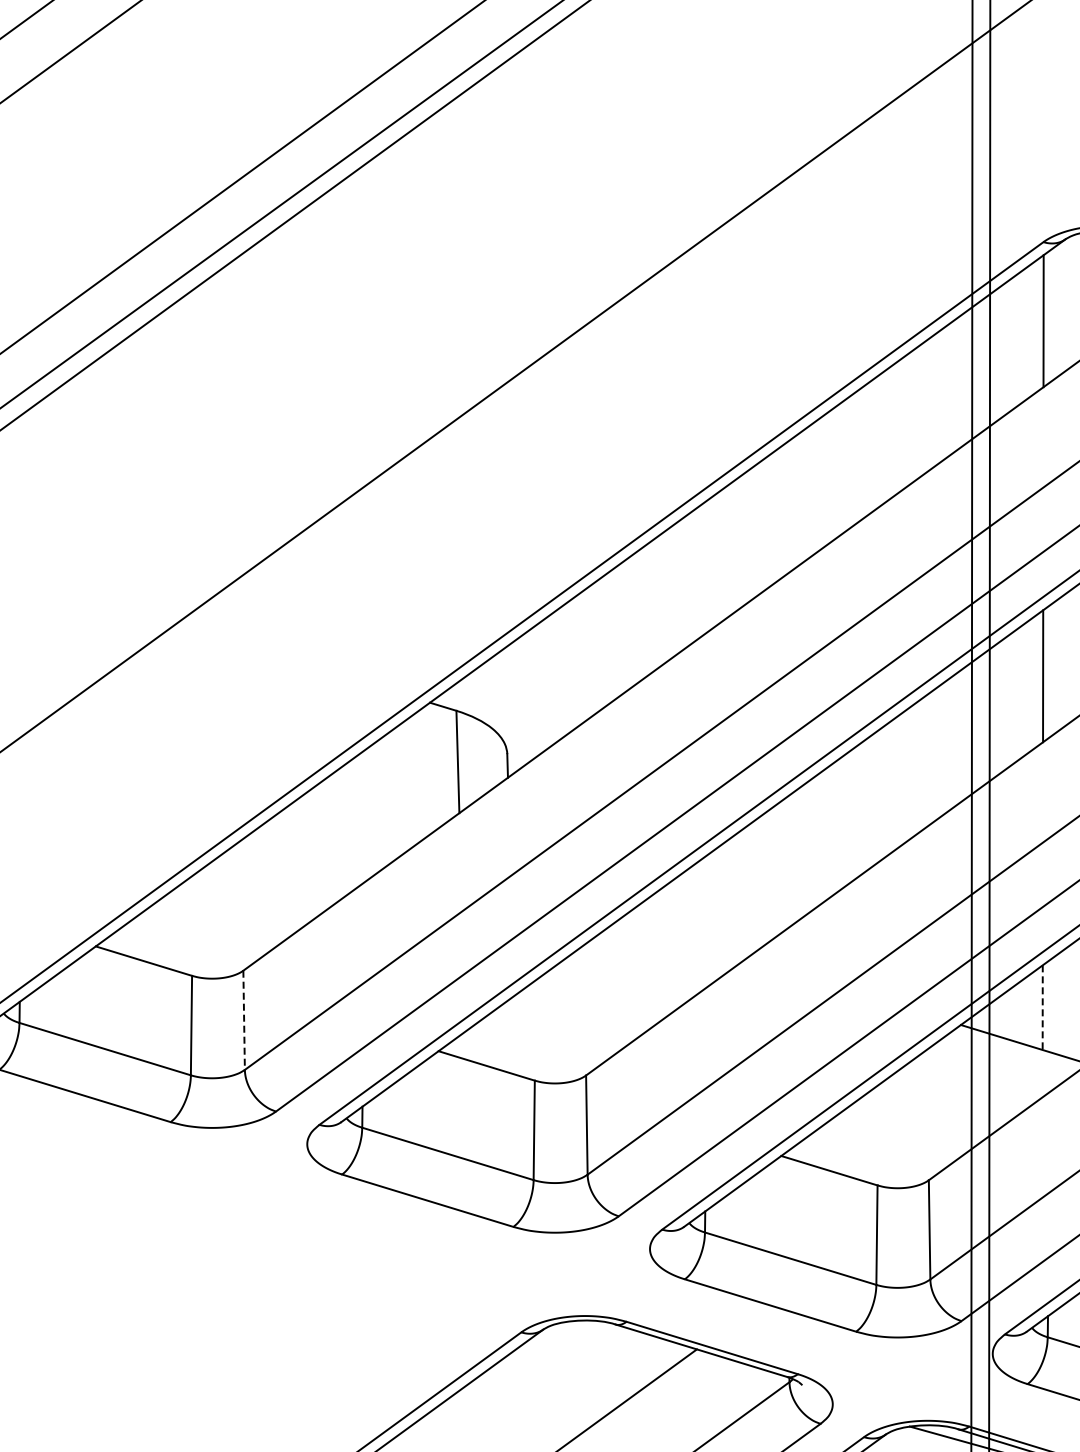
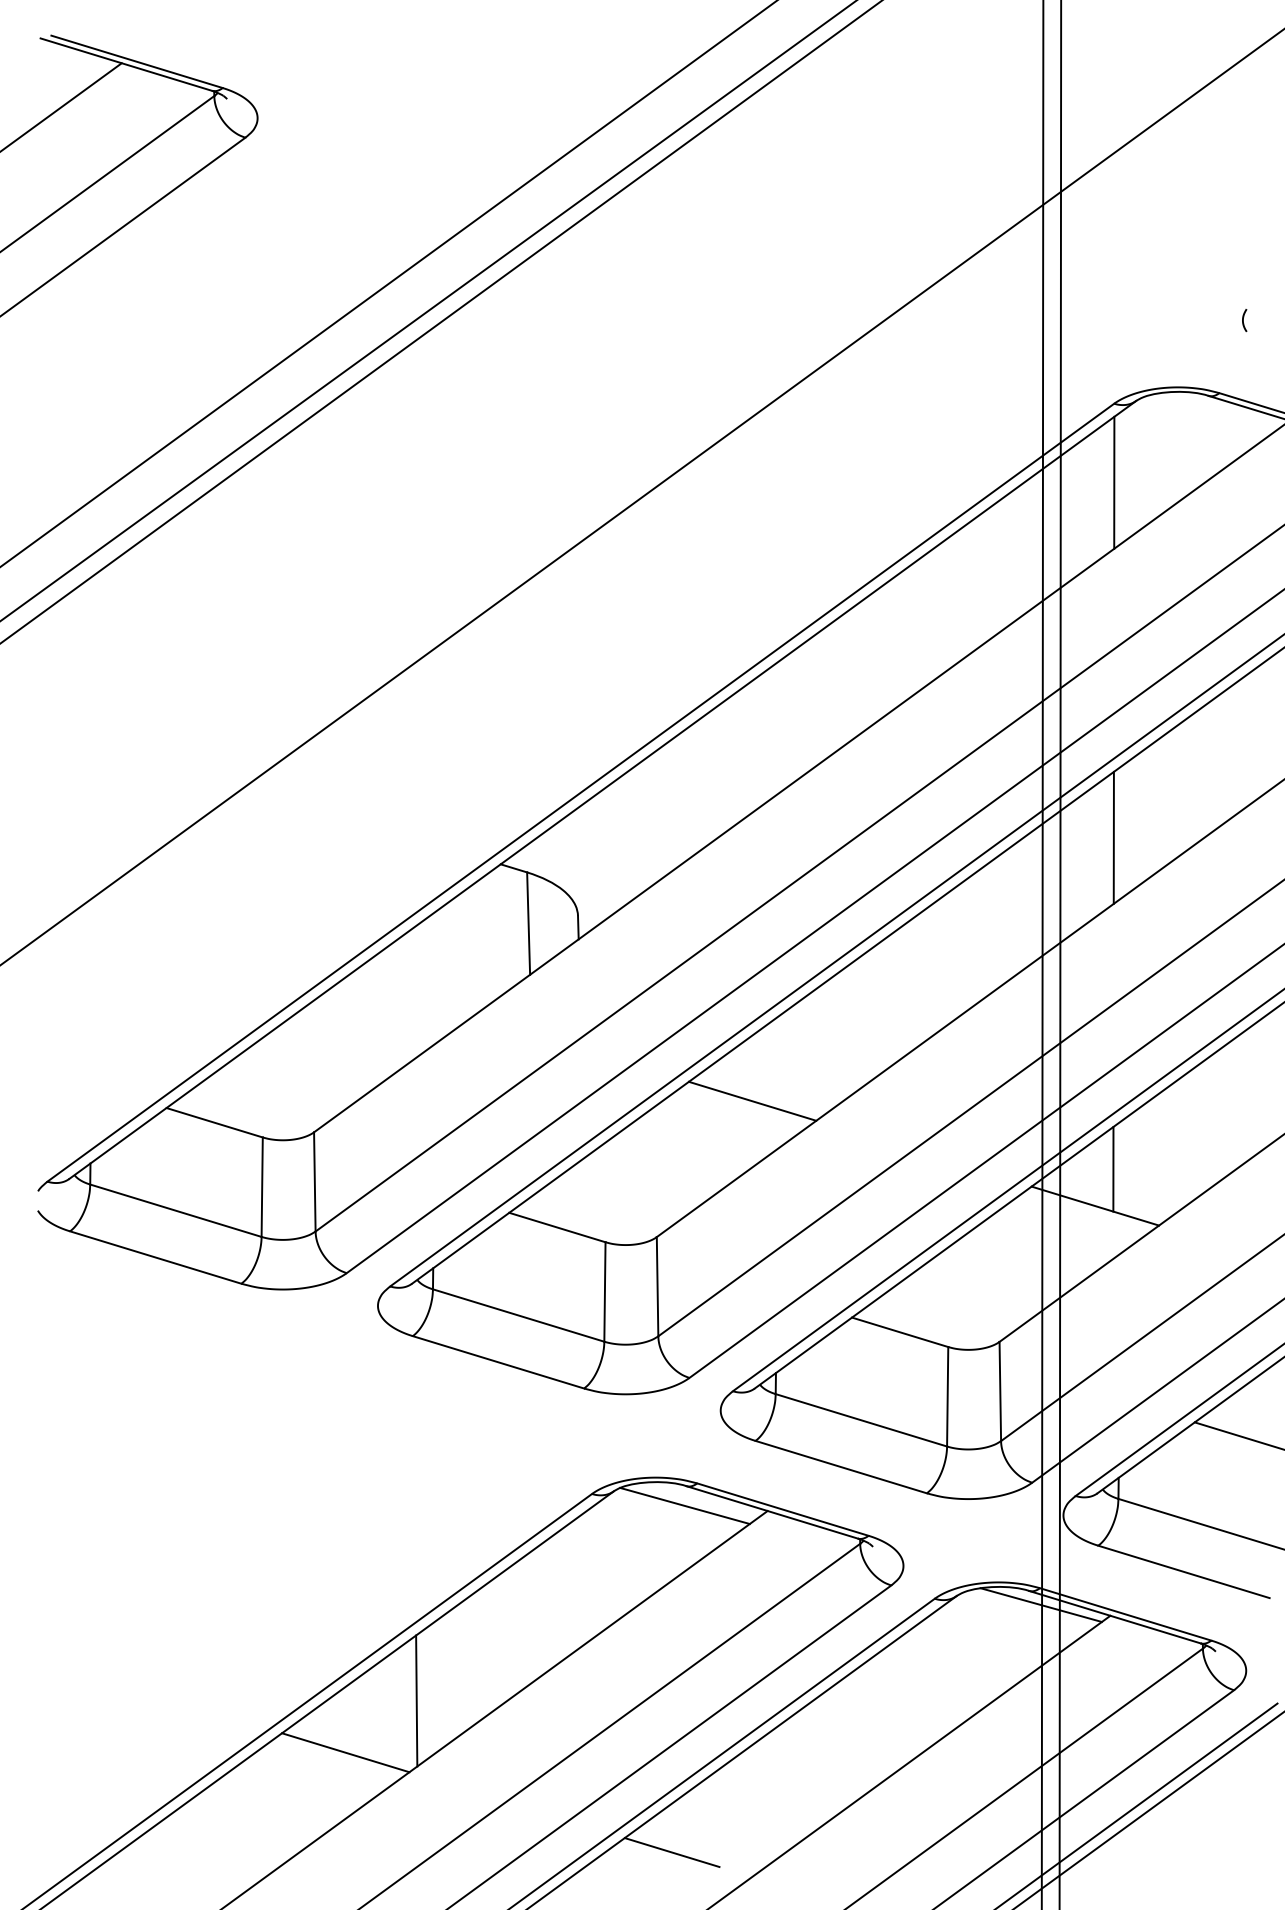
line: (681, 938) -> (752, 1100), added
line: (1042, 1007) -> (1113, 1169), dashed -> solid
line: (243, 1019) -> (314, 1181), dashed -> solid
line: (613, 1343) -> (684, 1505), added

